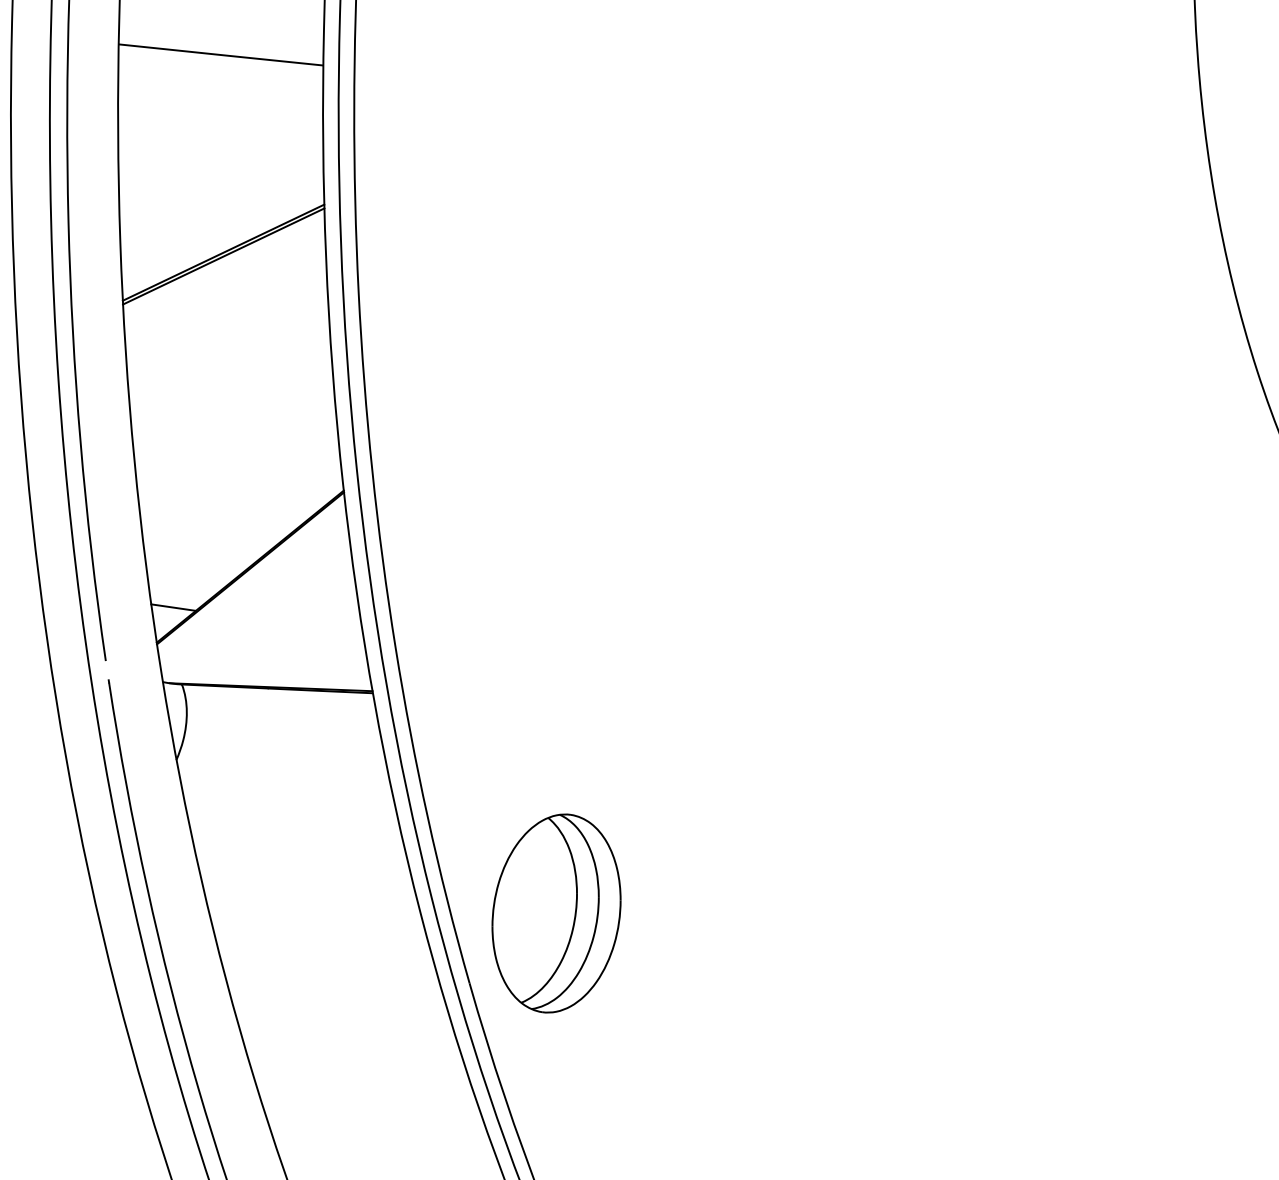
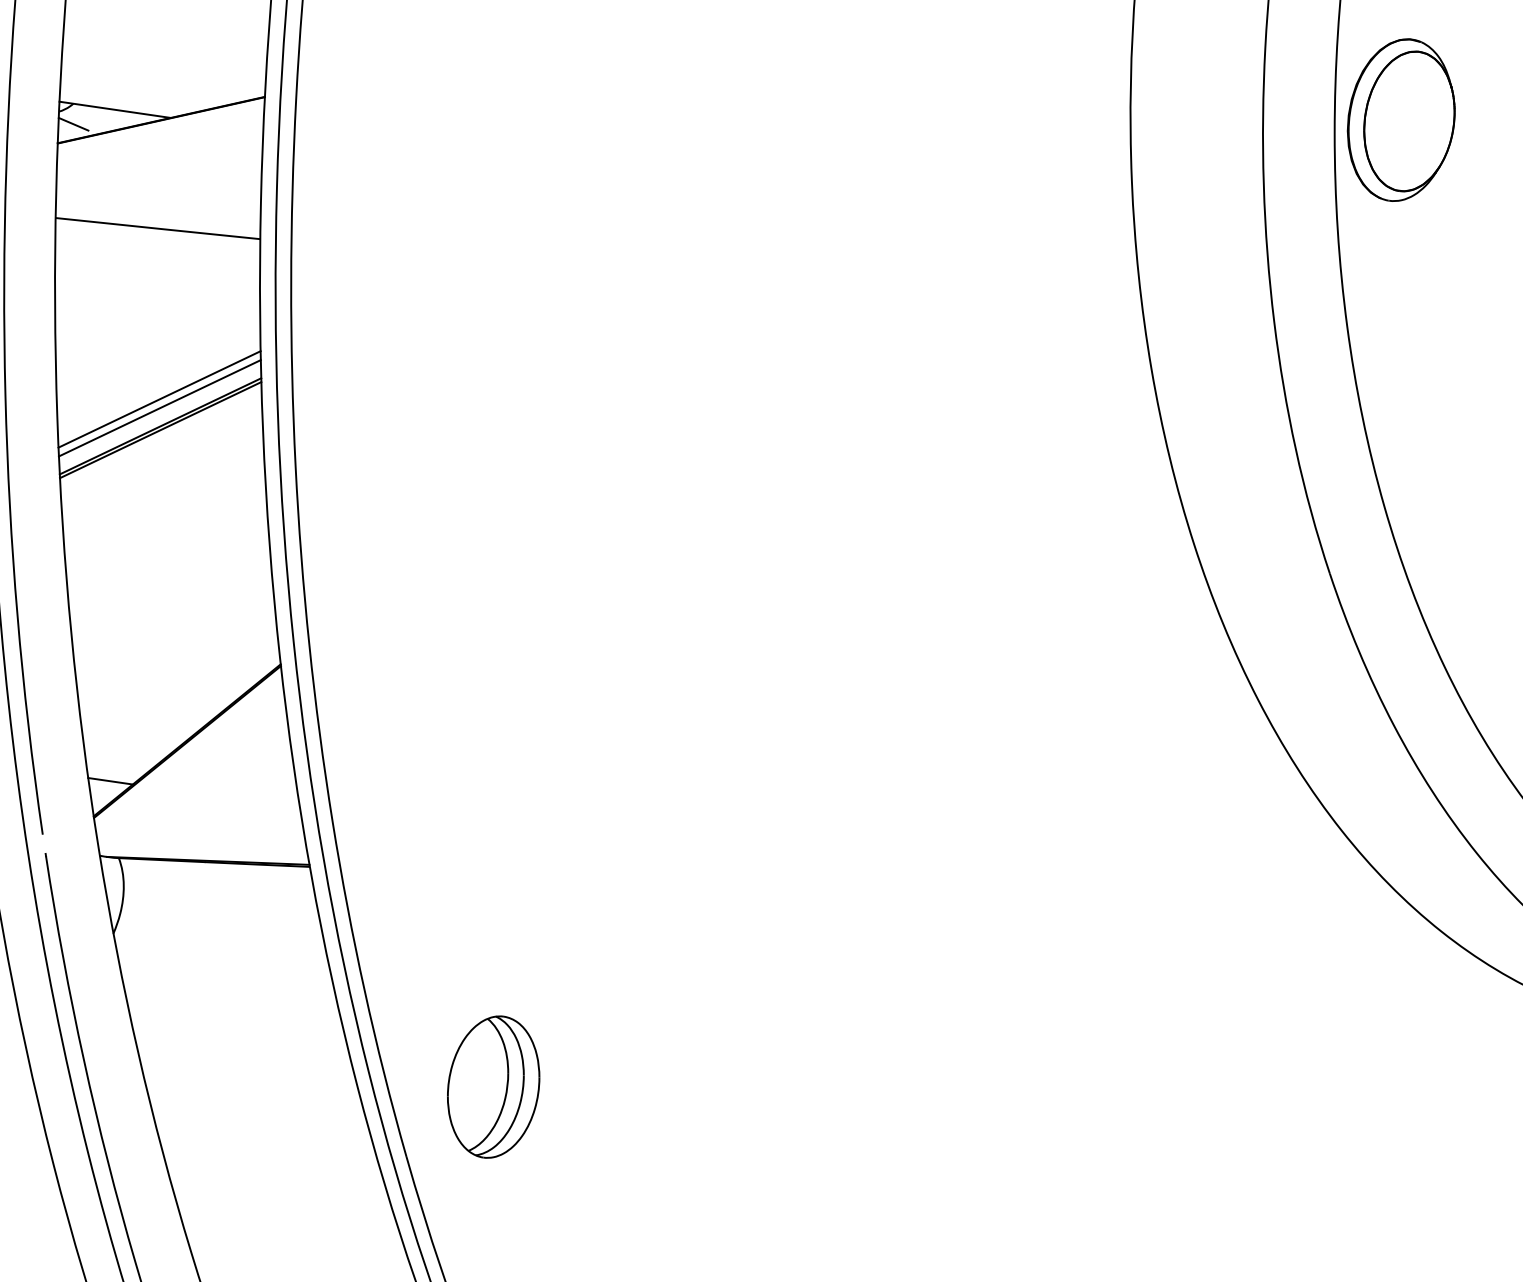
line: (222, 225) -> (159, 399), added
line: (222, 234) -> (159, 408), added
part: (556, 912) -> (493, 1086), size x0.71

